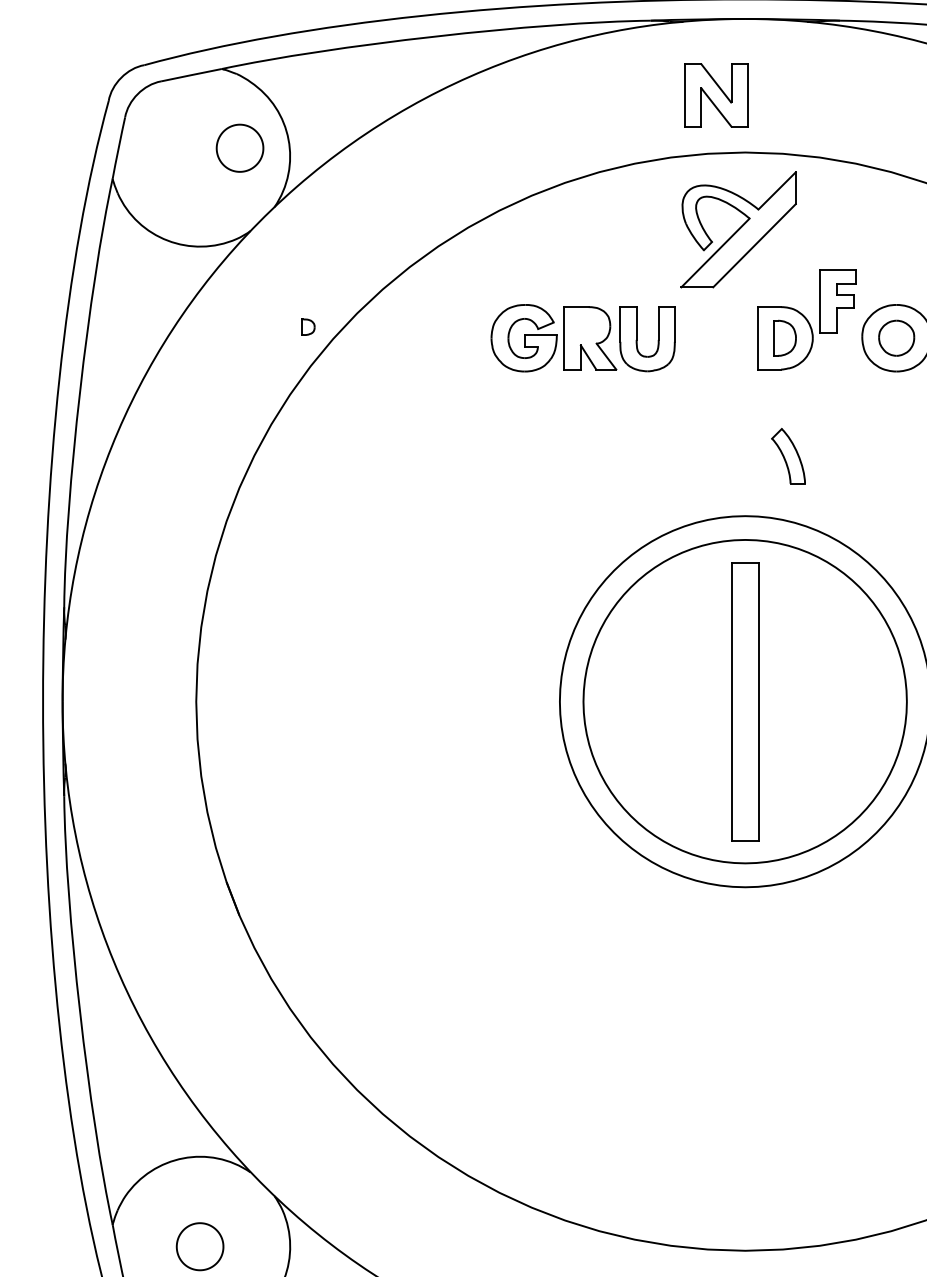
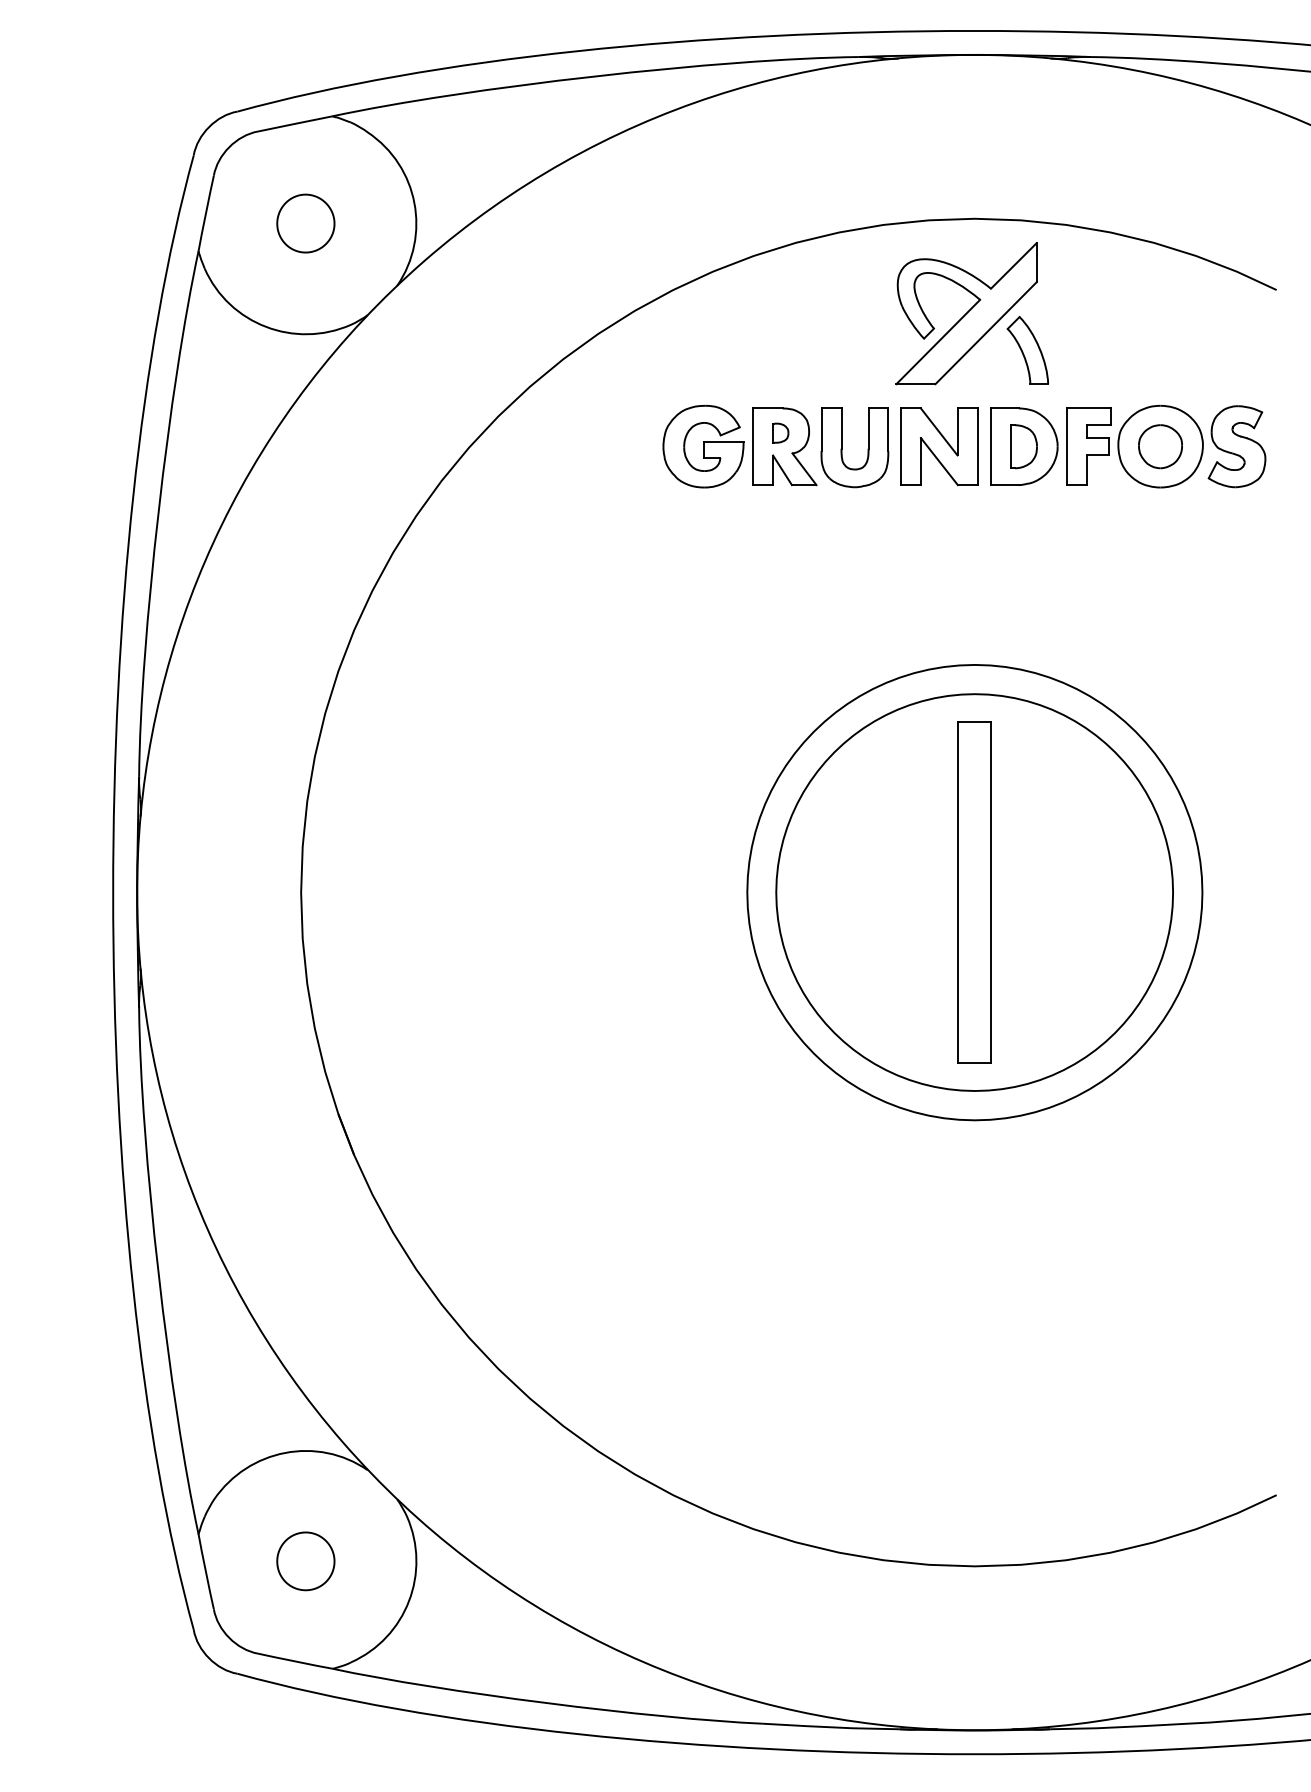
part: (716, 95) -> (939, 446), moved
part: (239, 148) -> (305, 223), moved
part: (837, 301) -> (1088, 446), moved
part: (308, 326) -> (780, 432), moved
part: (788, 456) -> (1027, 350), moved

